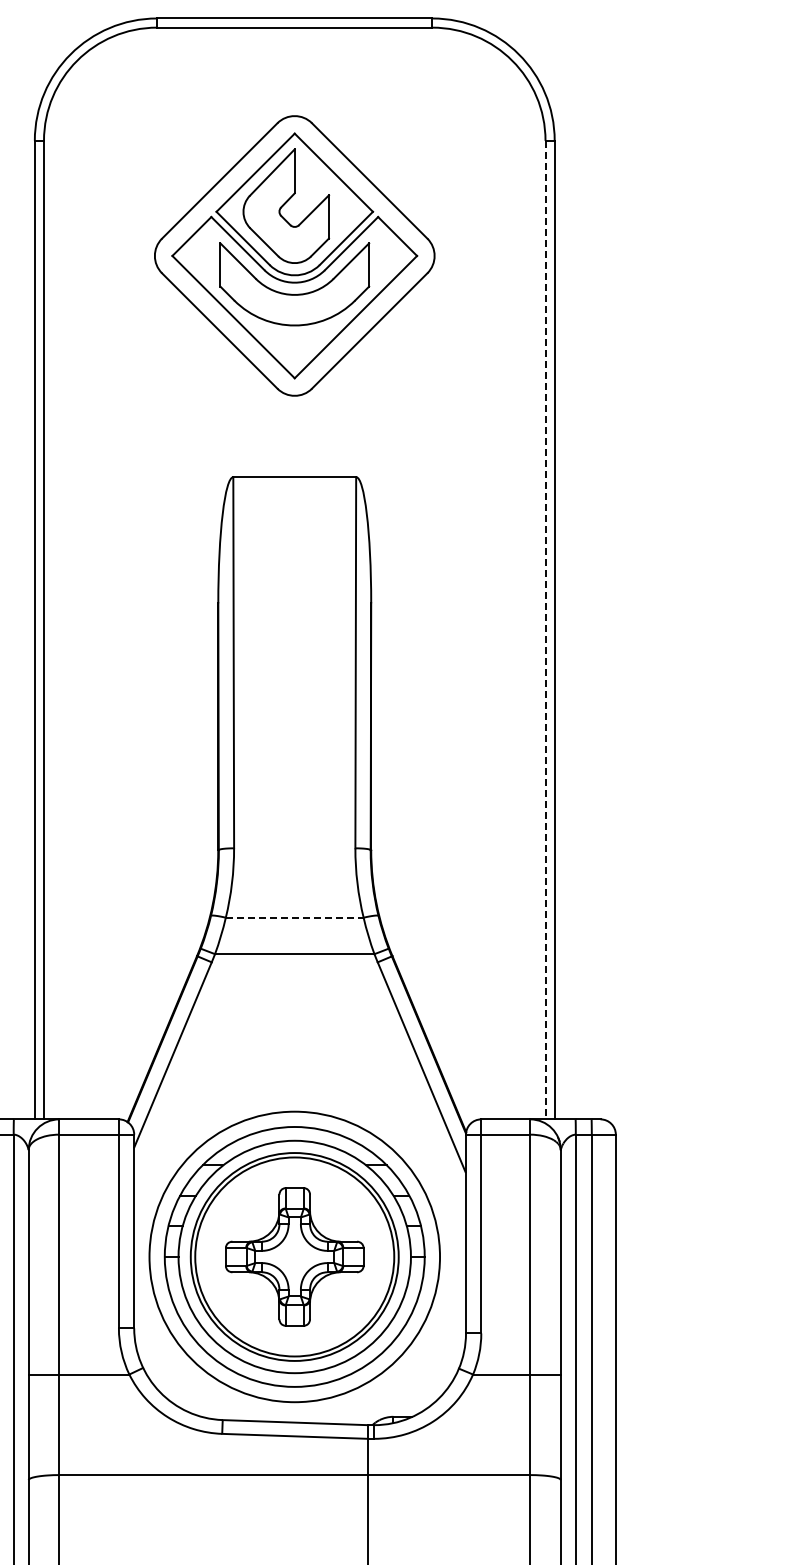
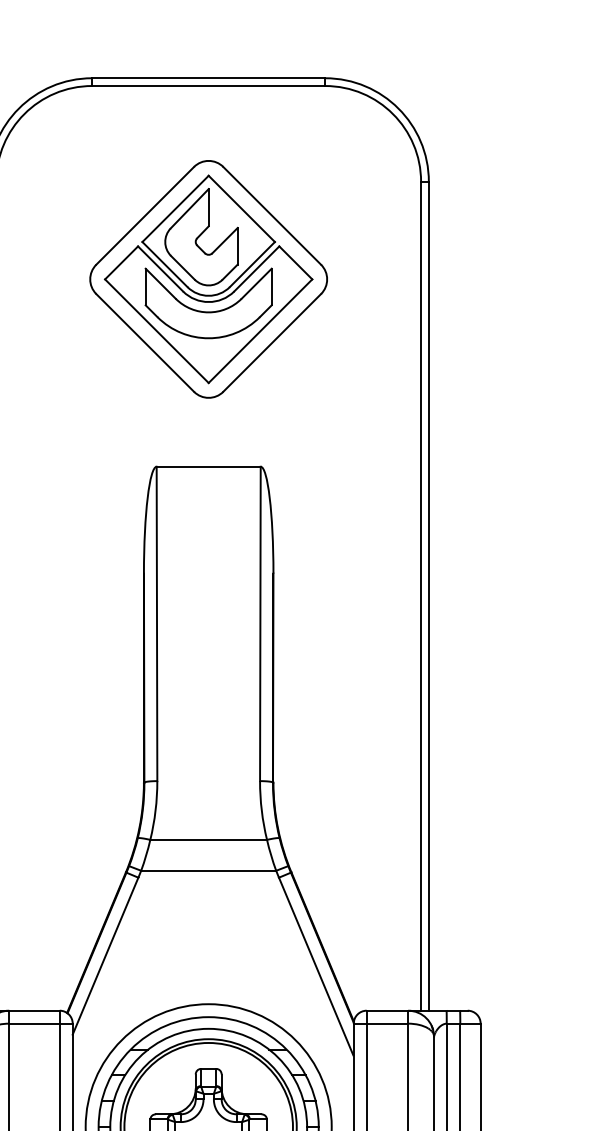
line: (545, 630) -> (421, 596), dashed -> solid
line: (294, 917) -> (208, 839), dashed -> solid

